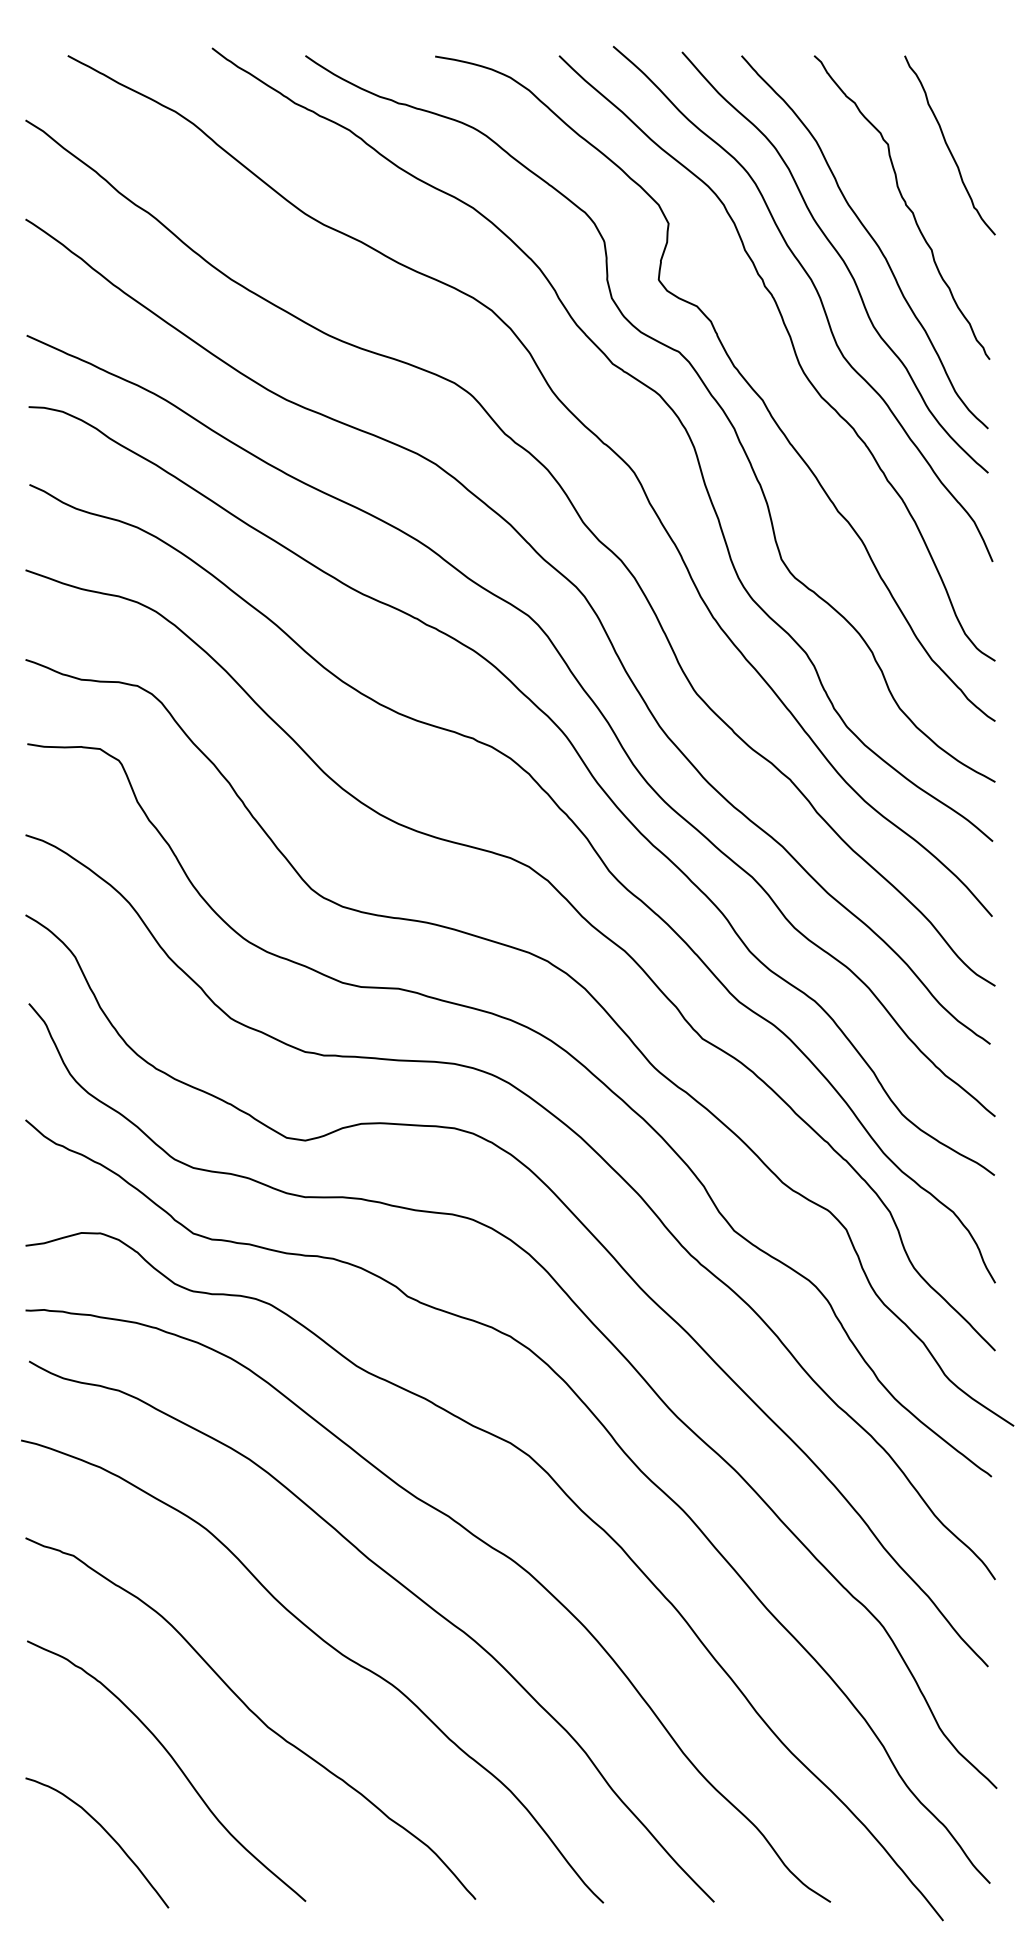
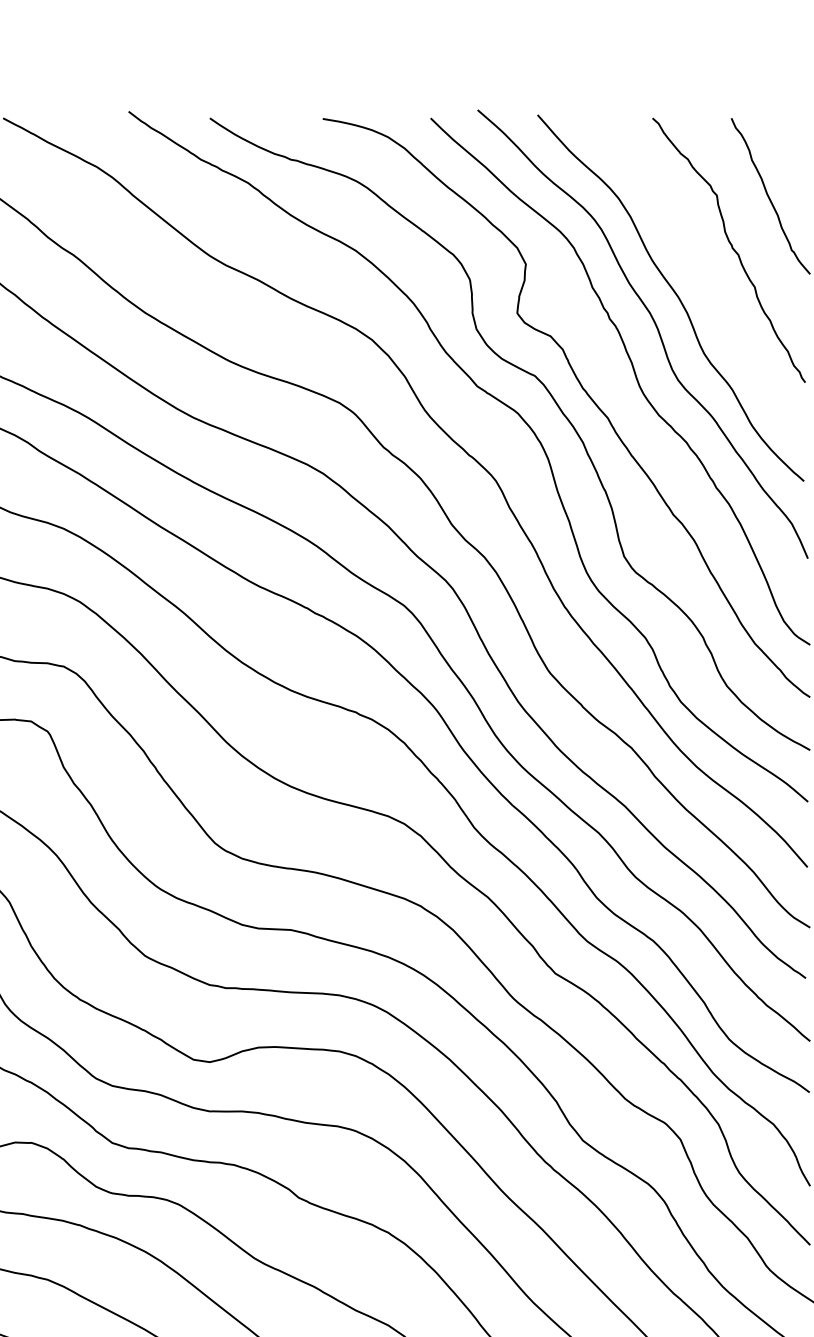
curve: (870, 237) -> (701, 276), removed

